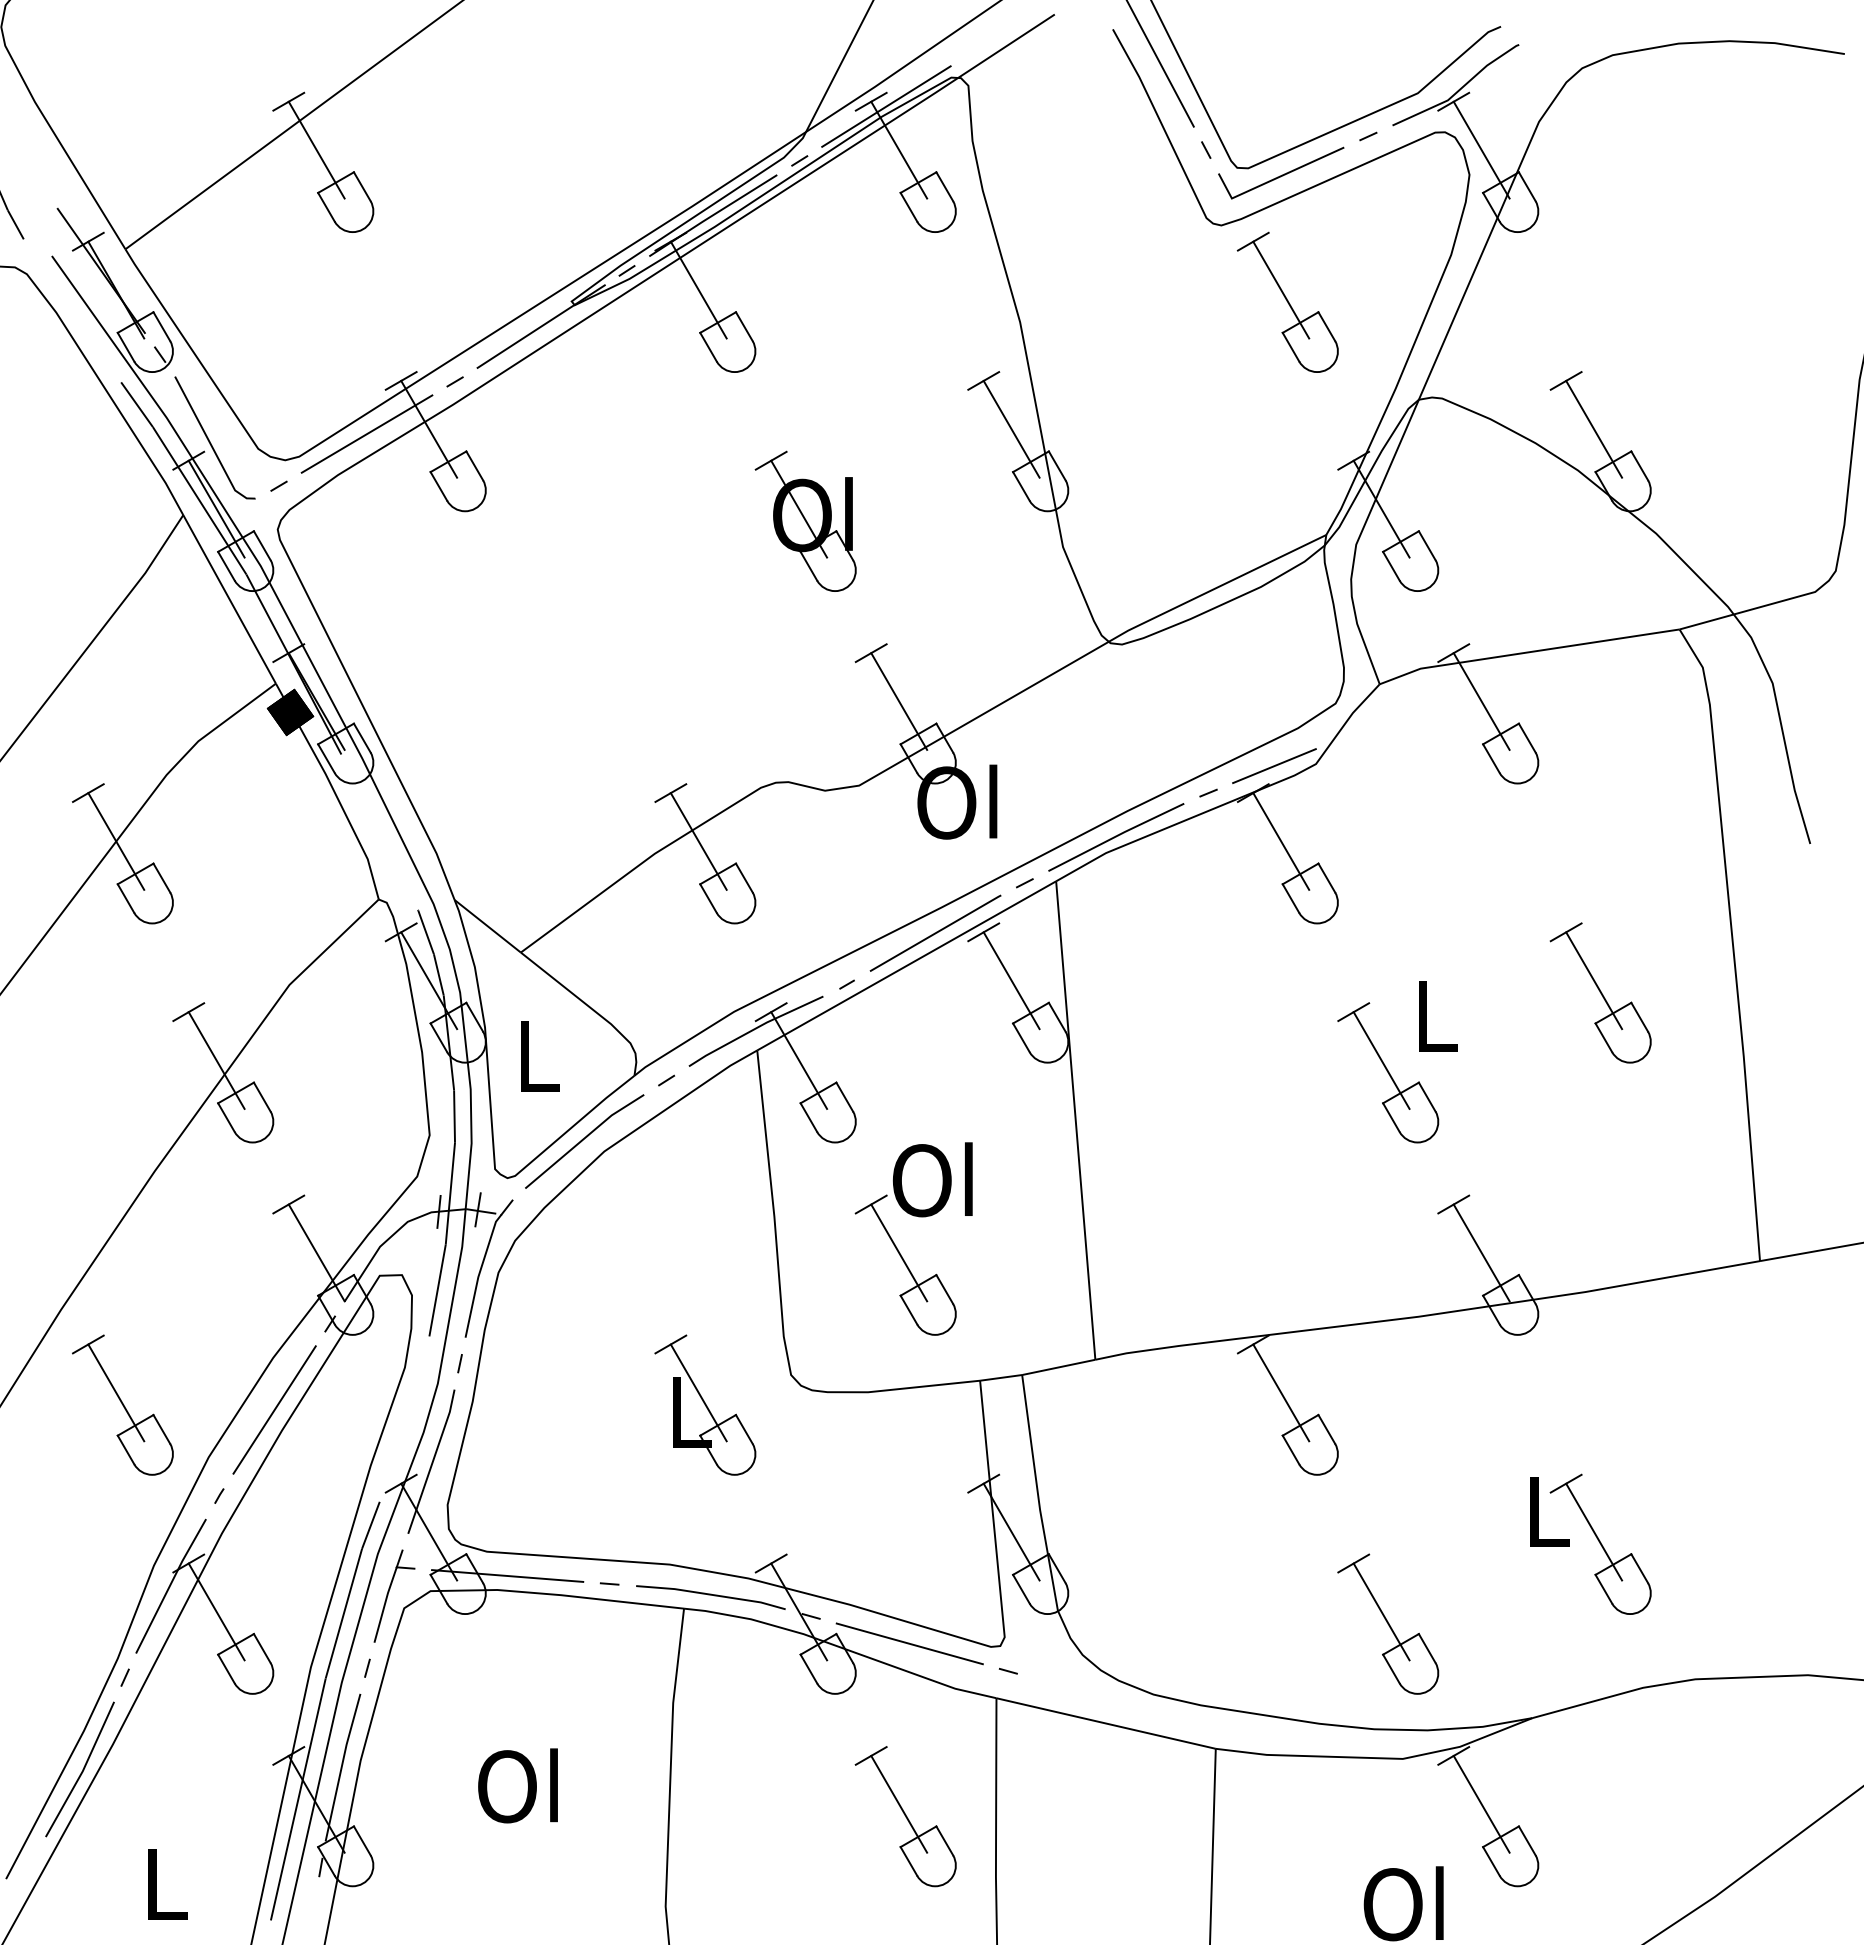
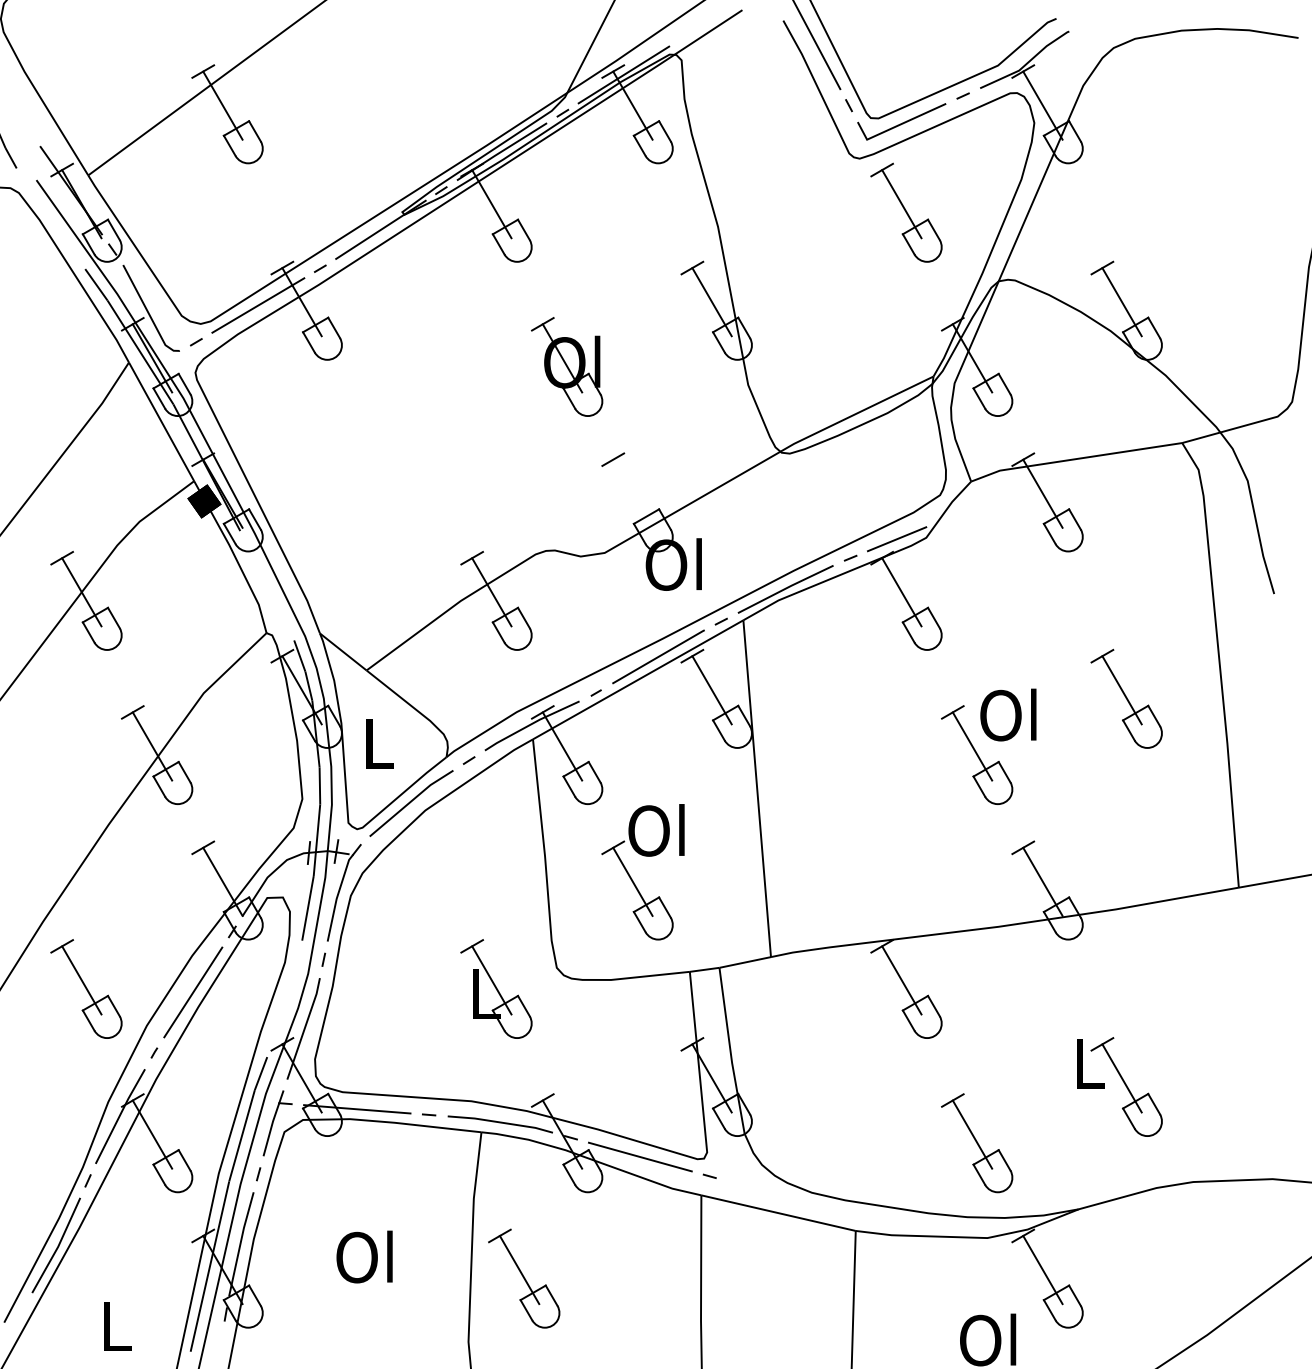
line: (899, 701) -> (633, 493), removed
text: (1432, 1015) -> (1008, 714), L -> Ol
part: (905, 1816) -> (524, 1278), moved

